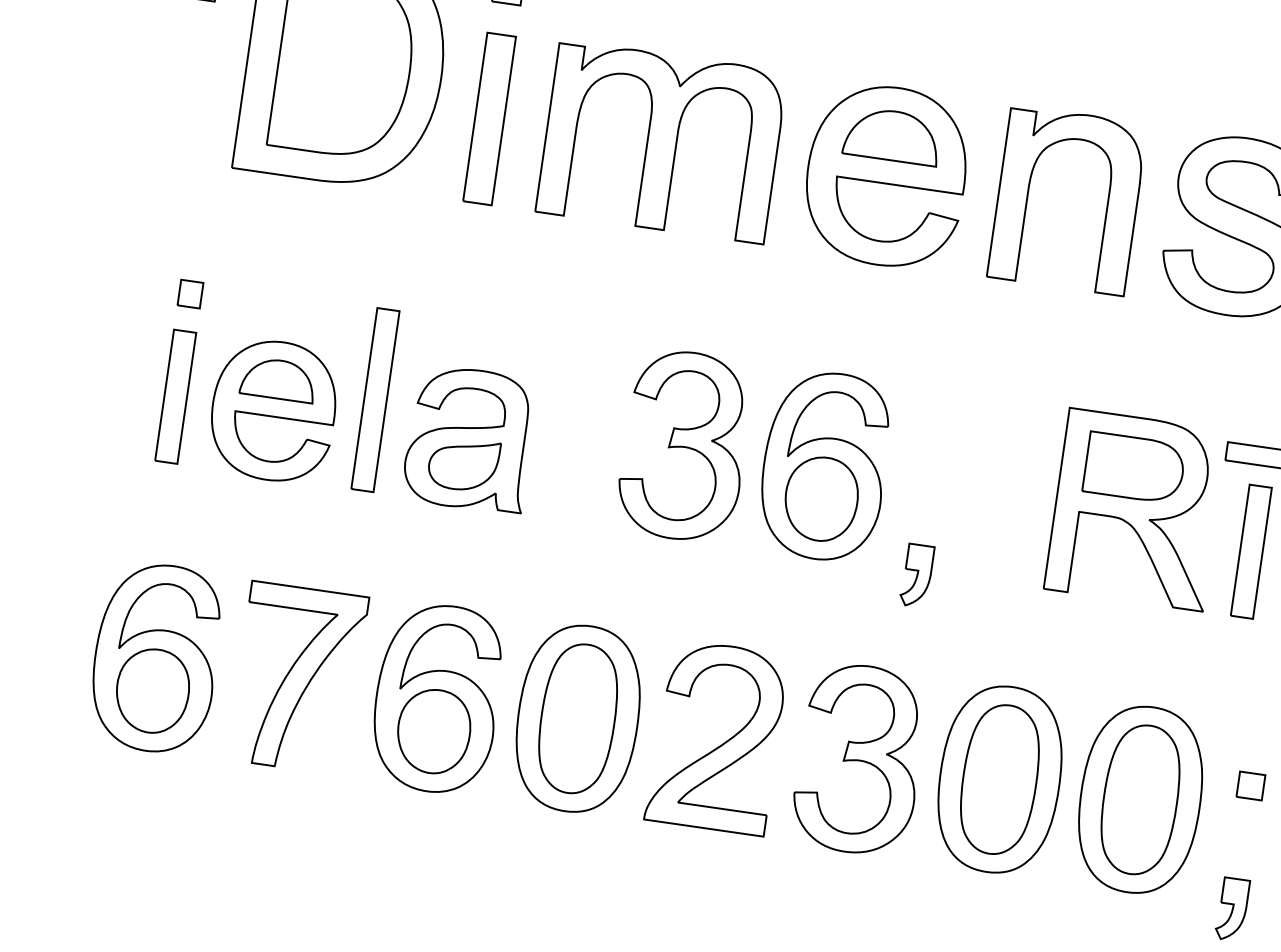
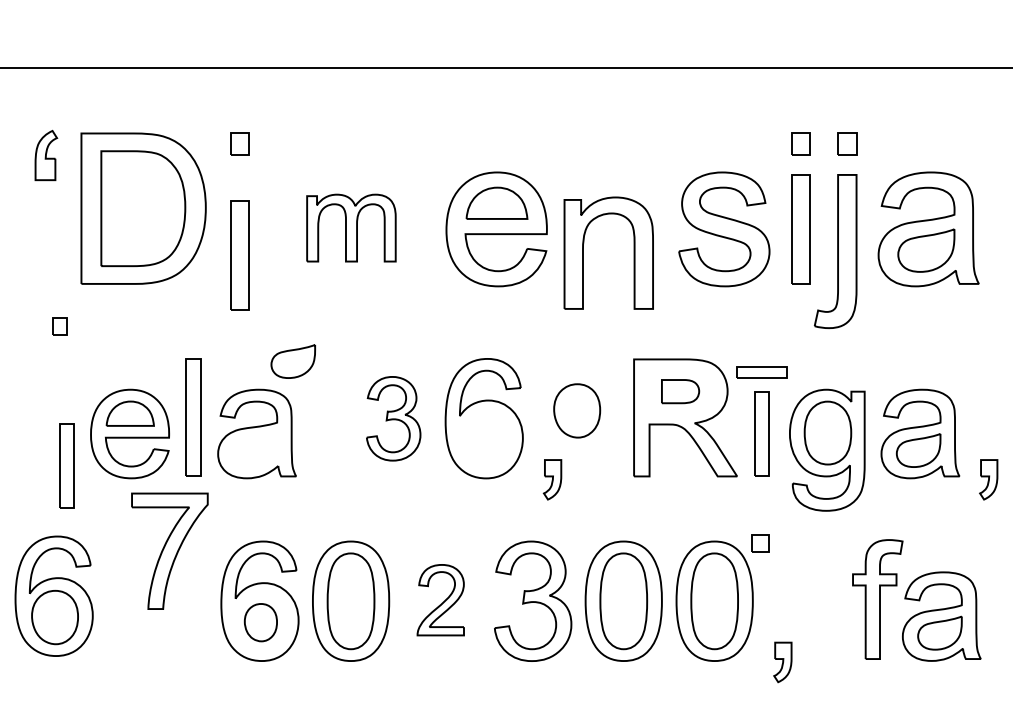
part: (488, 118) -> (239, 255), moved
part: (662, 140) -> (351, 227), size x0.6
part: (1028, 193) -> (583, 252), moved
part: (190, 293) -> (59, 326), moved
part: (175, 395) -> (66, 465), moved
part: (684, 445) -> (393, 418), size x0.7
part: (462, 464) -> (292, 361), moved
part: (1134, 467) -> (680, 391), size x0.6
part: (822, 498) -> (577, 410), moved
part: (155, 656) -> (53, 595), moved
part: (297, 677) -> (169, 550), moved
part: (433, 731) -> (260, 622), size x0.7
part: (716, 735) -> (440, 599), size x0.6
part: (1251, 786) -> (760, 543), moved

